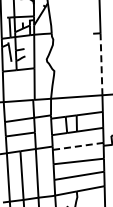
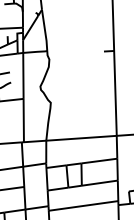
line: (101, 65) -> (115, 95), dashed -> solid
line: (78, 146) -> (83, 206), dashed -> solid

